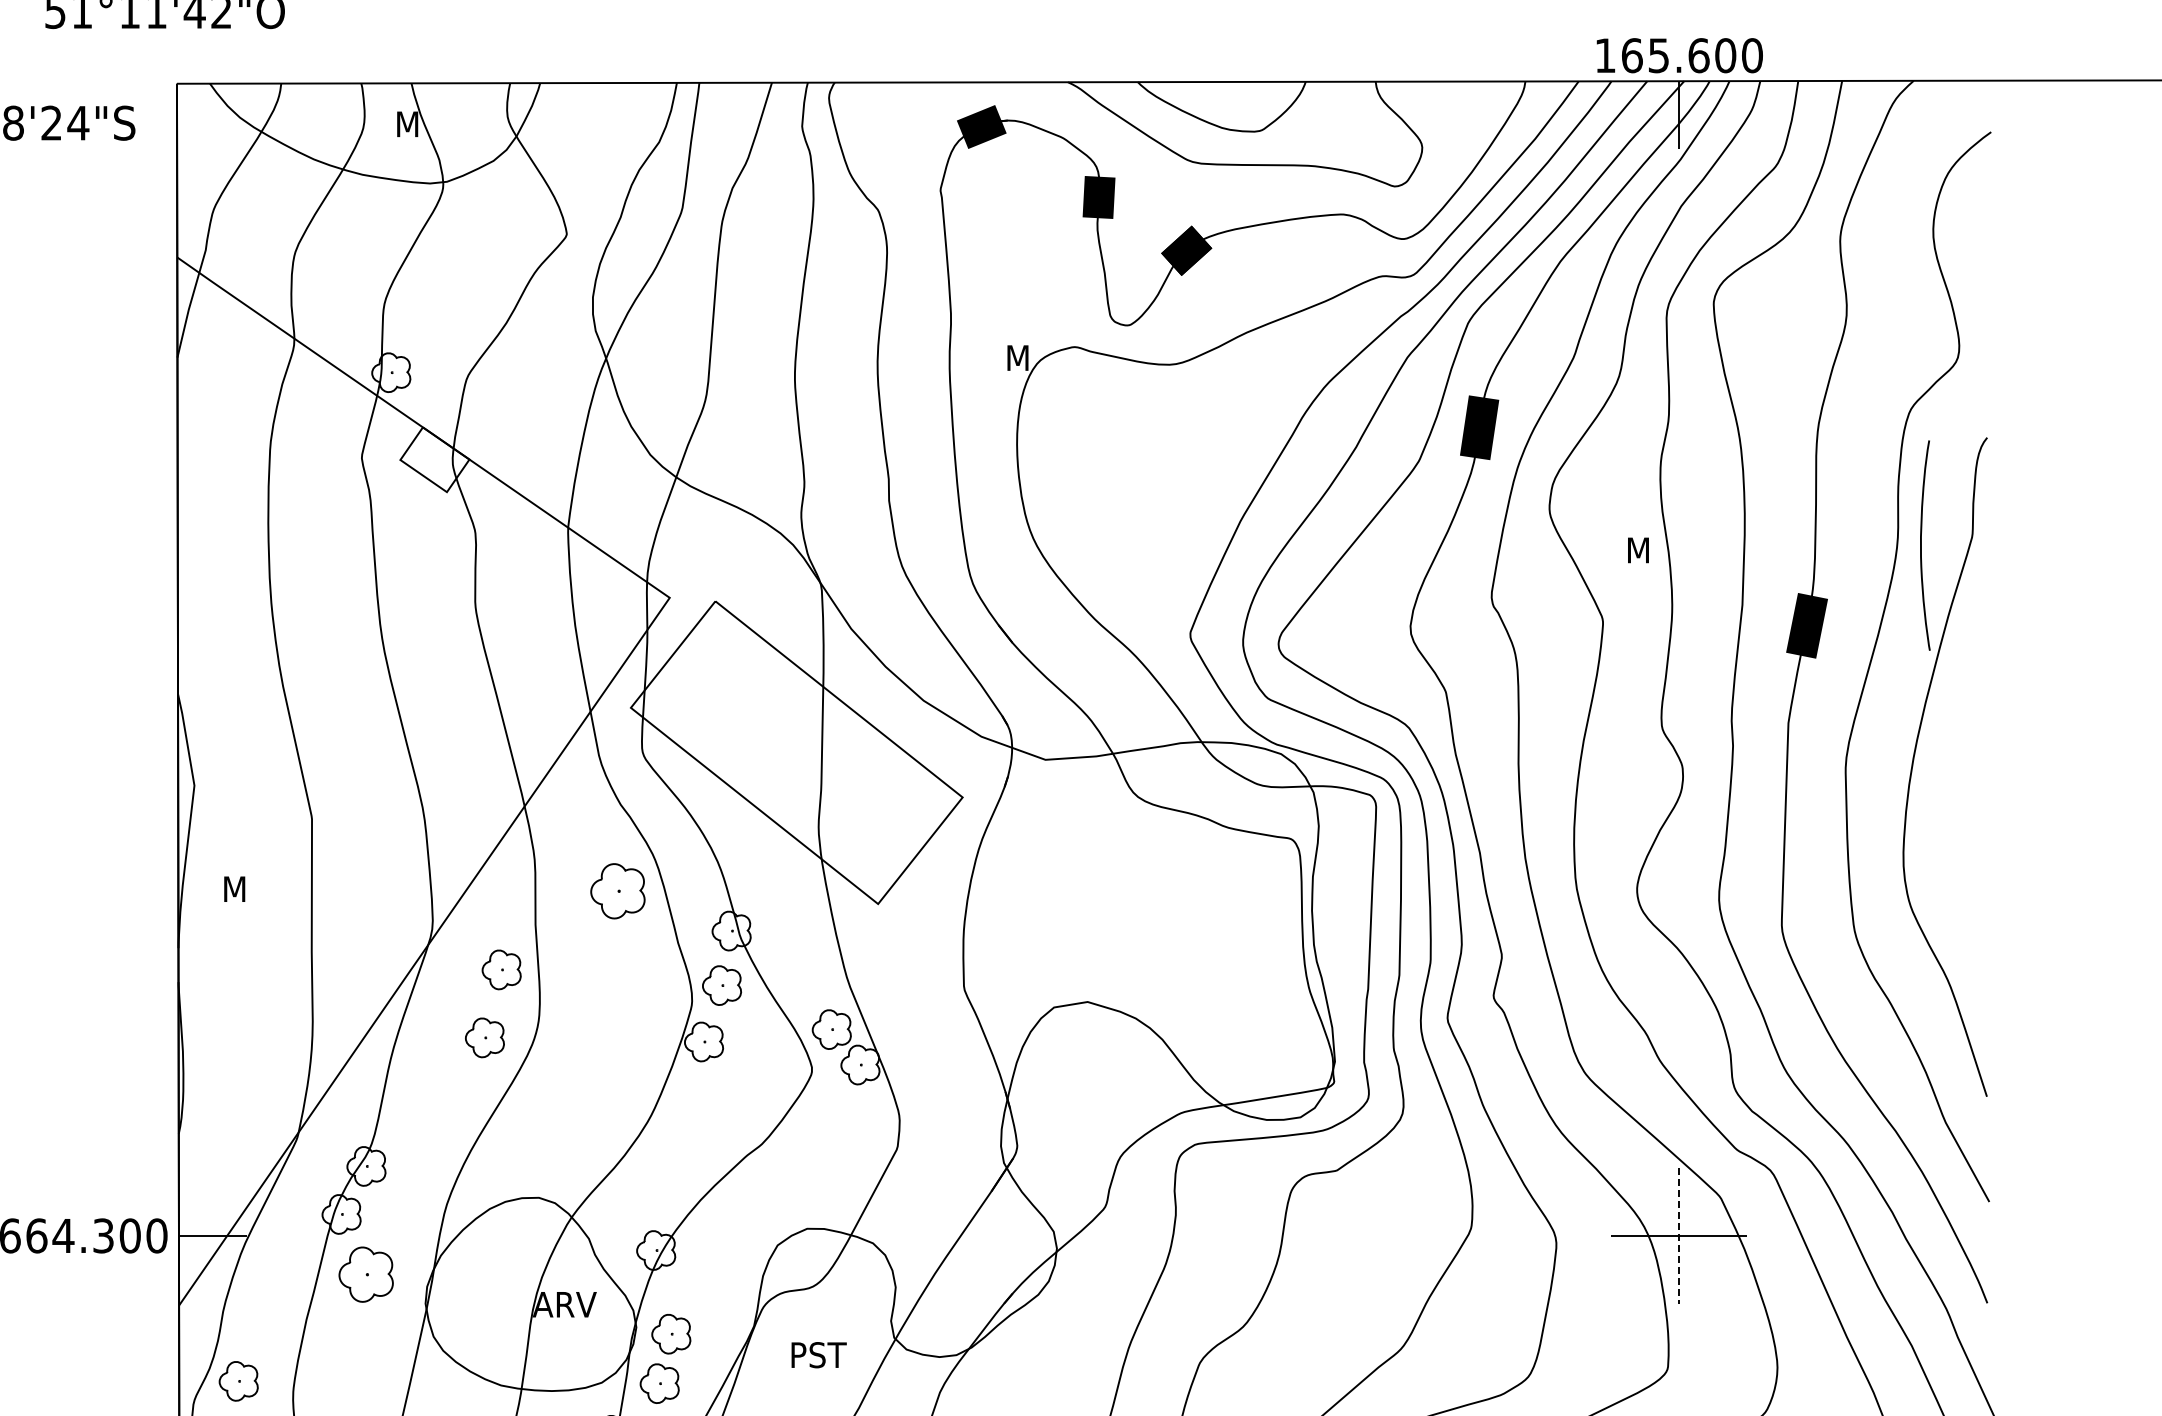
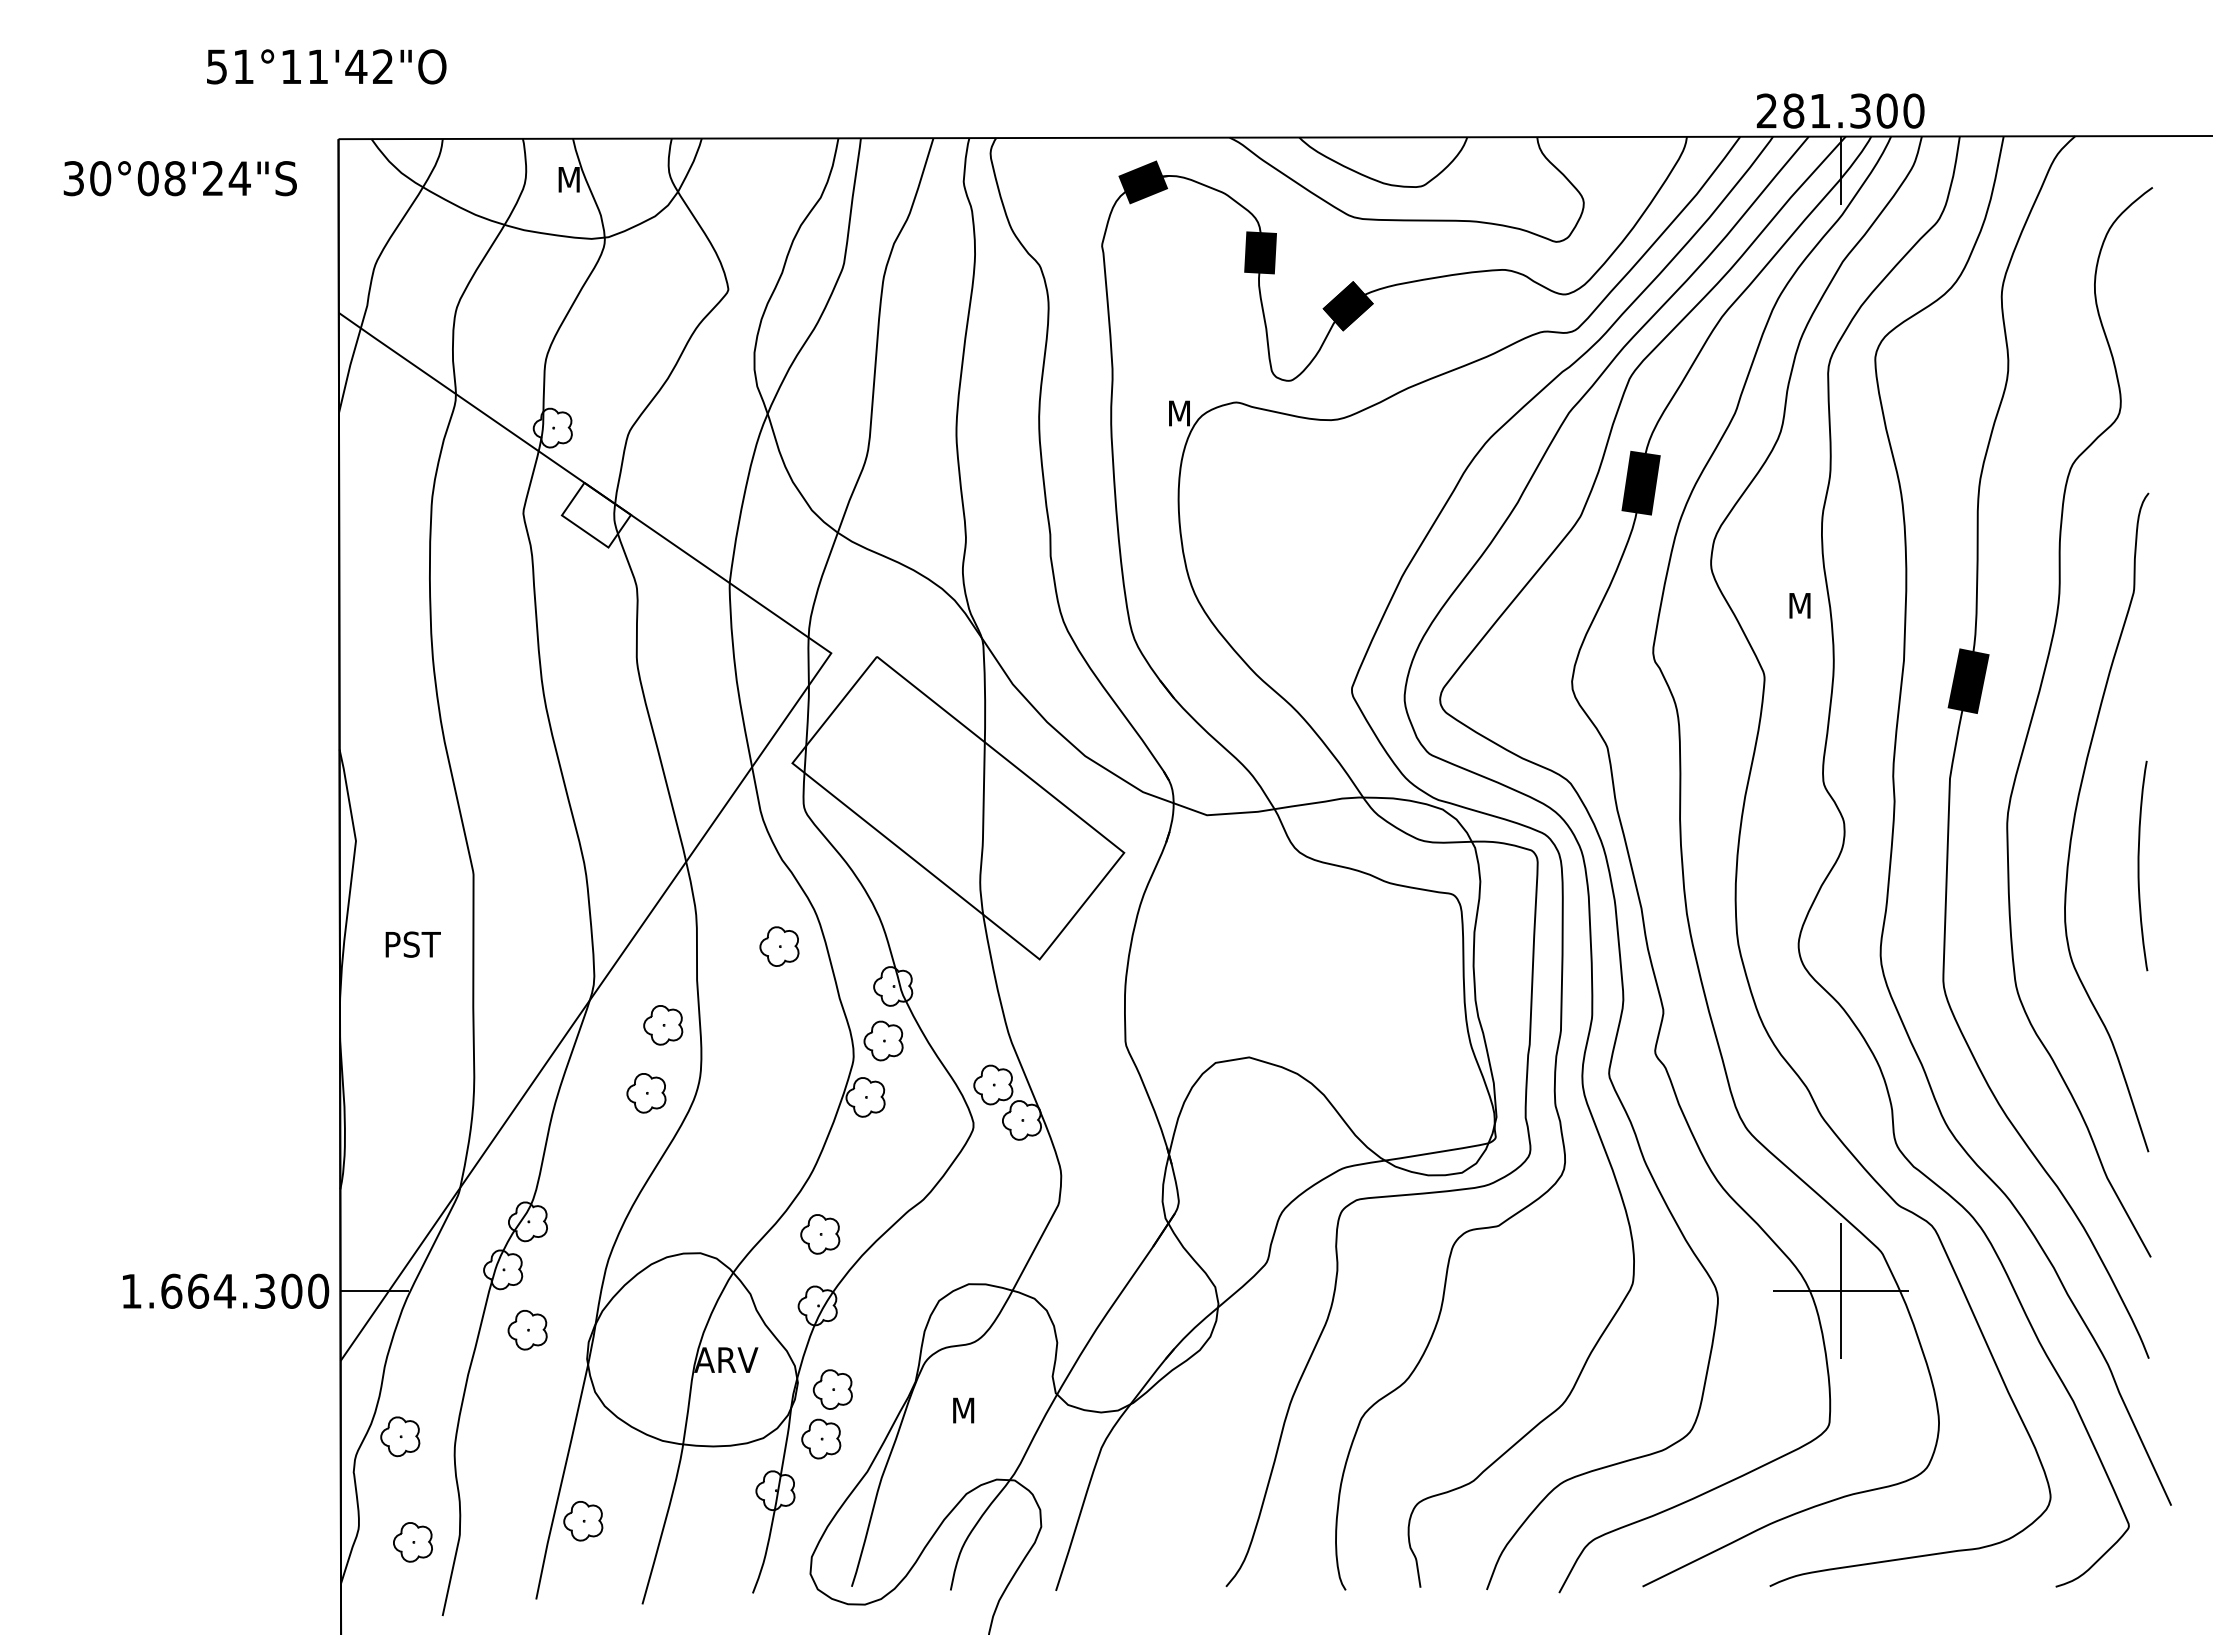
text: (1651, 55) -> (1813, 110), 165.600 -> 281.300
curve: (1921, 545) -> (2139, 865), moved
text: (252, 889) -> (414, 944), M -> PST
part: (617, 891) -> (779, 946), size x0.71
part: (658, 1179) -> (820, 1234), added
line: (1678, 1236) -> (1840, 1291), dashed -> solid
part: (365, 1275) -> (527, 1330), size x0.71
text: (820, 1355) -> (982, 1410), PST -> M

